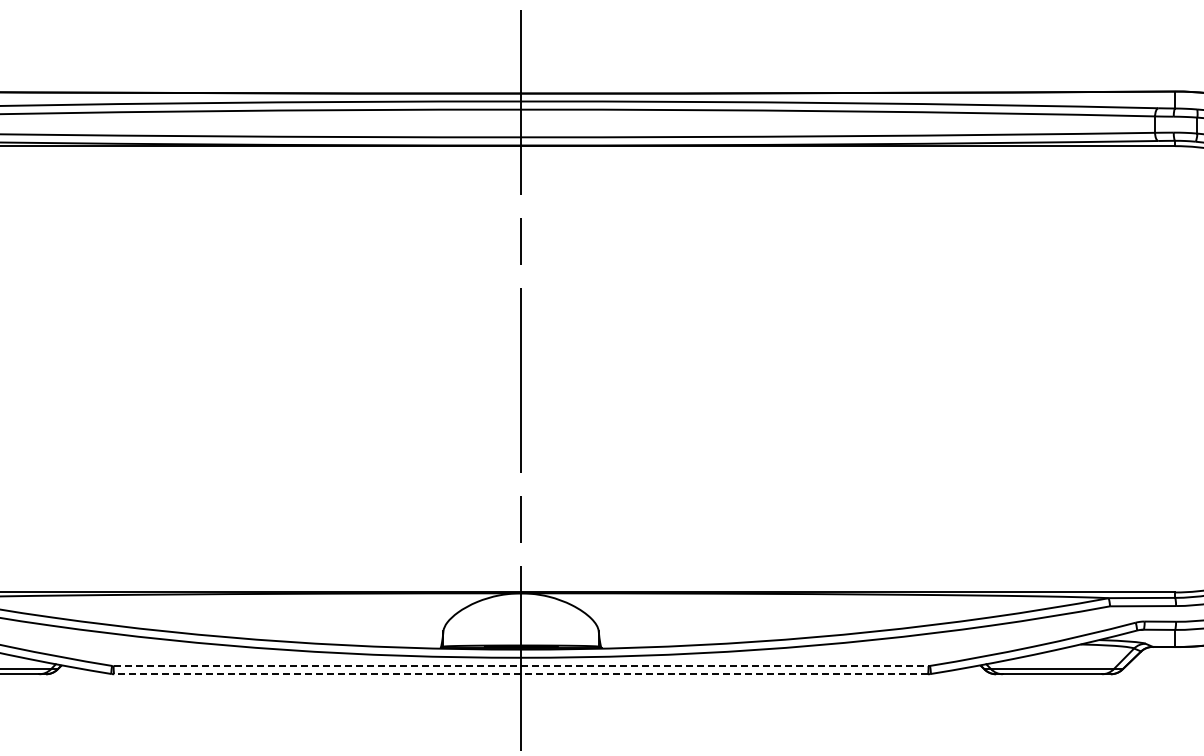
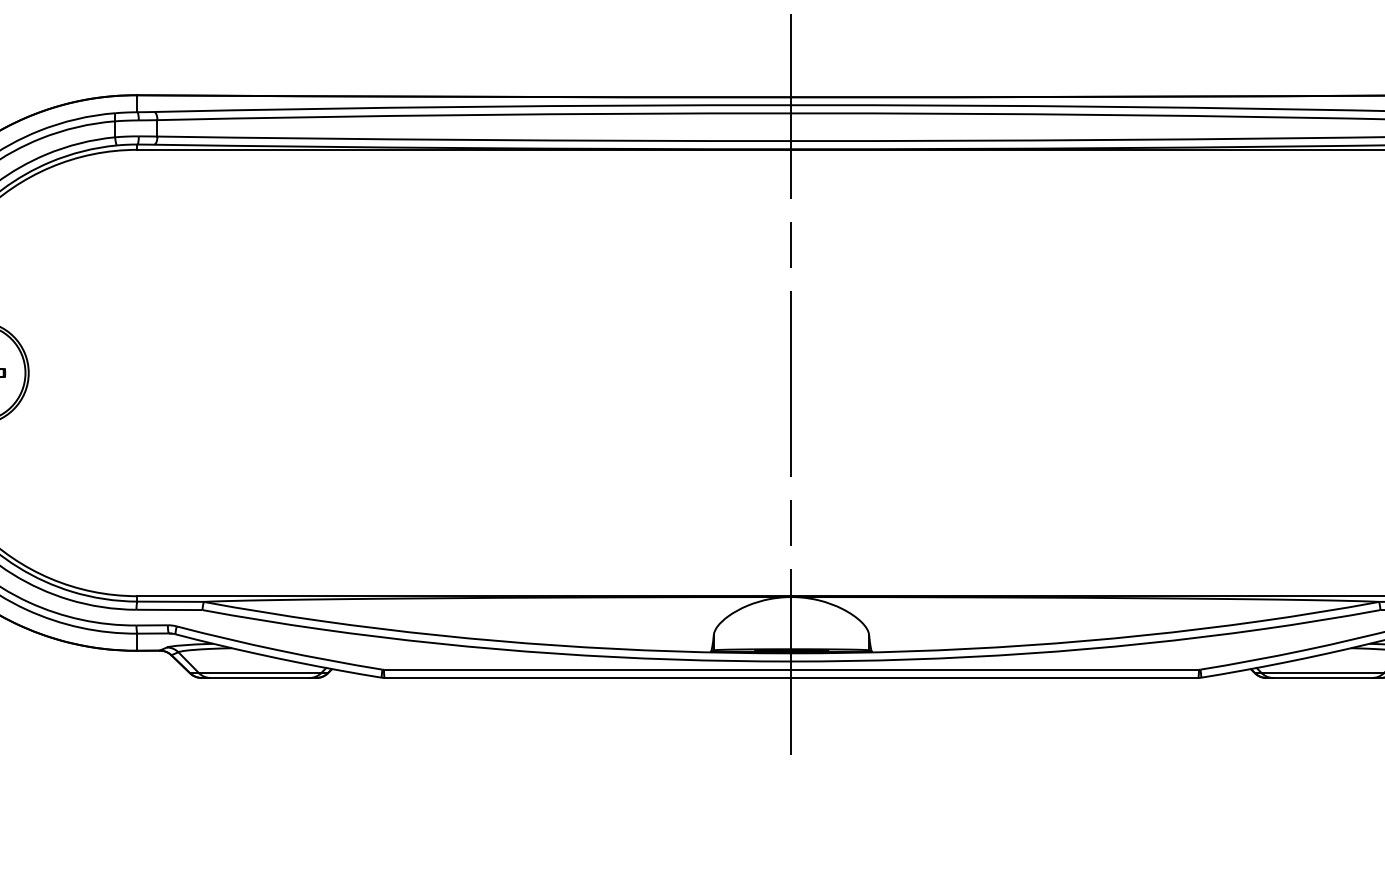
line: (521, 665) -> (791, 669), dashed -> solid
line: (521, 673) -> (791, 677), dashed -> solid

